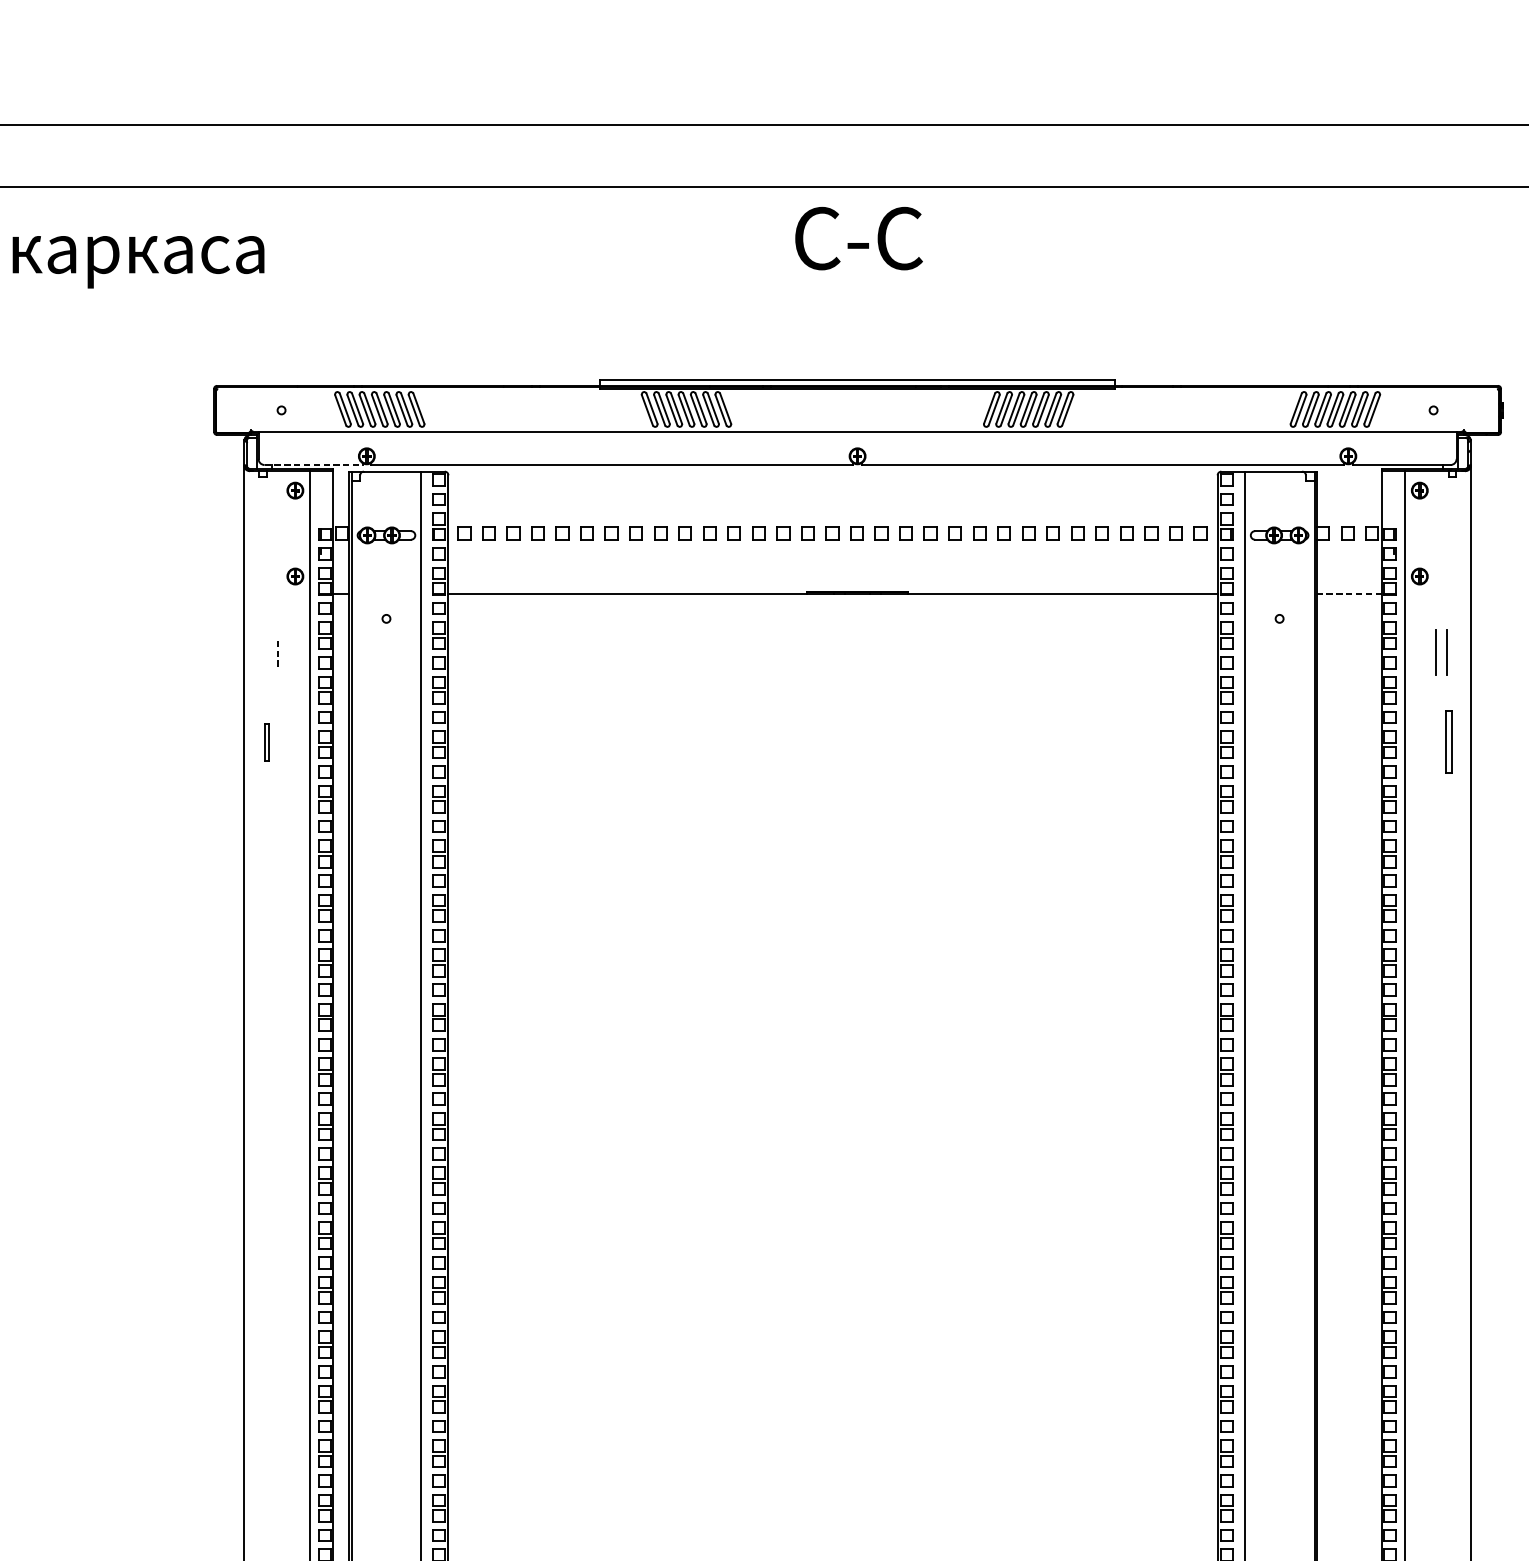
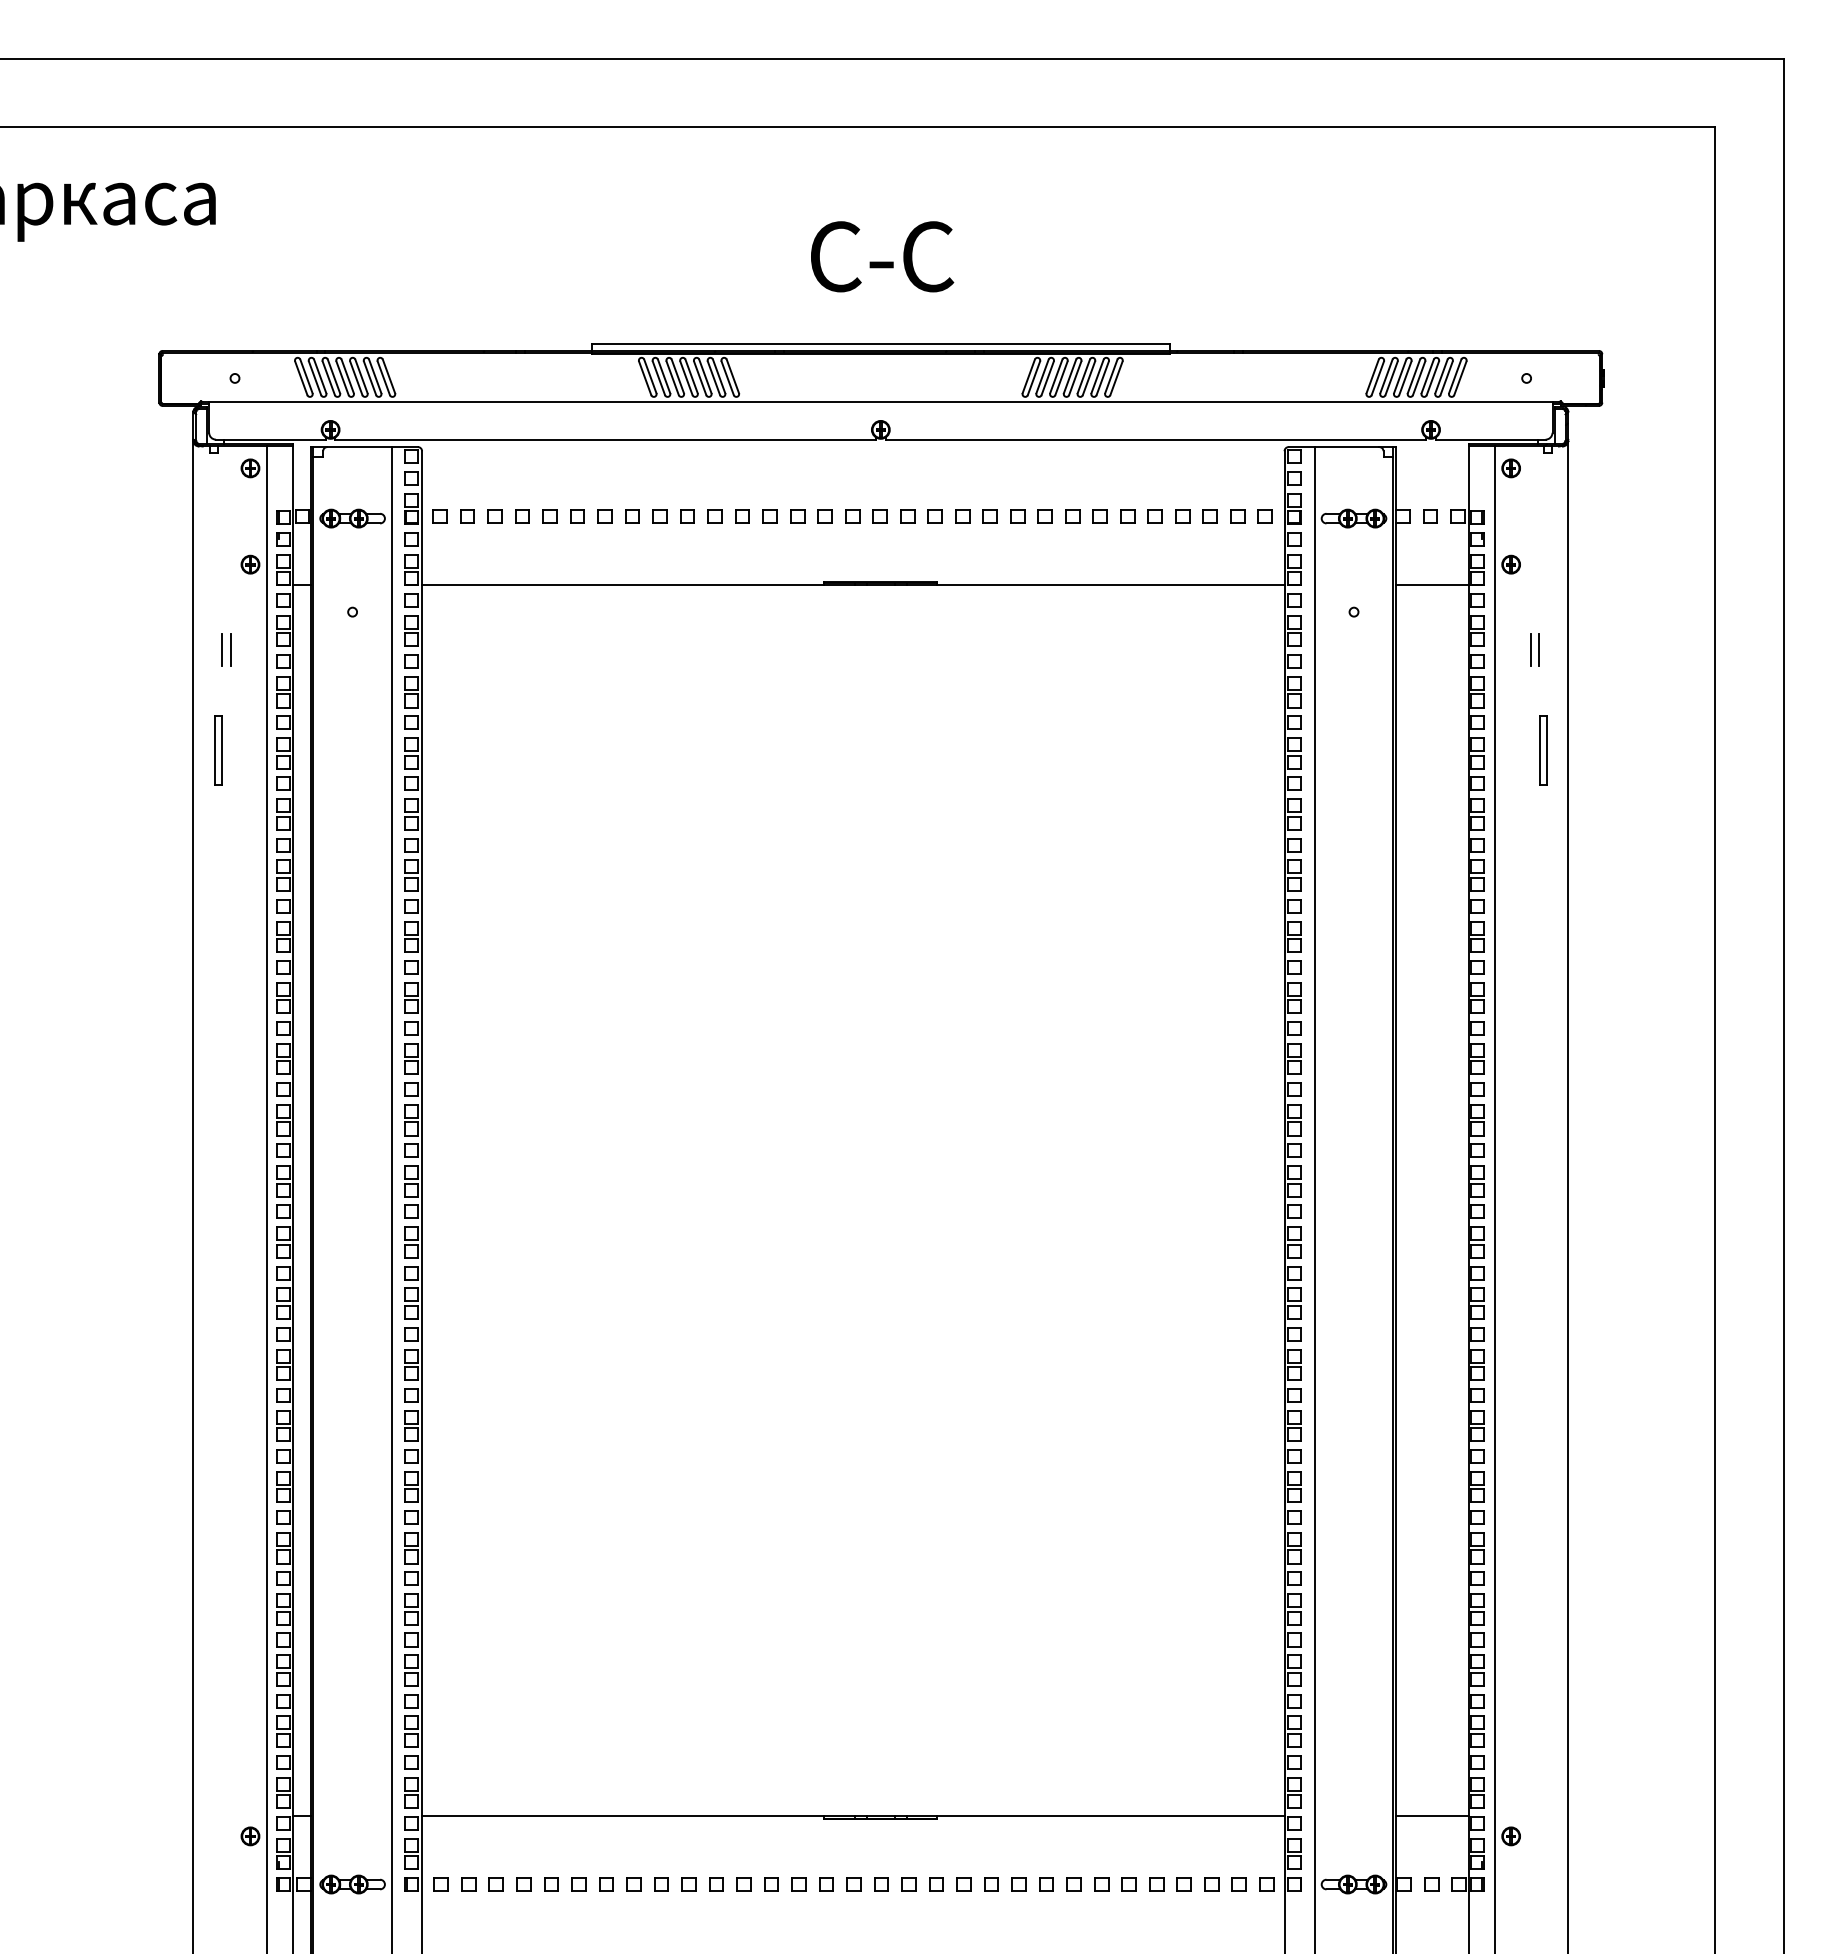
text: (859, 238) -> (882, 256), moved
line: (313, 464) -> (270, 439), dashed -> solid
line: (1348, 594) -> (1431, 584), dashed -> solid
line: (270, 652) -> (222, 649), added
line: (277, 652) -> (230, 649), dashed -> solid
part: (1440, 652) -> (1534, 649), size x0.62
part: (266, 742) -> (218, 750), size x1.67

